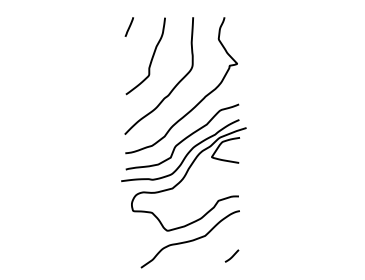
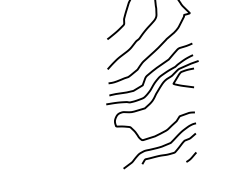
curve: (203, 249) -> (169, 153), added

